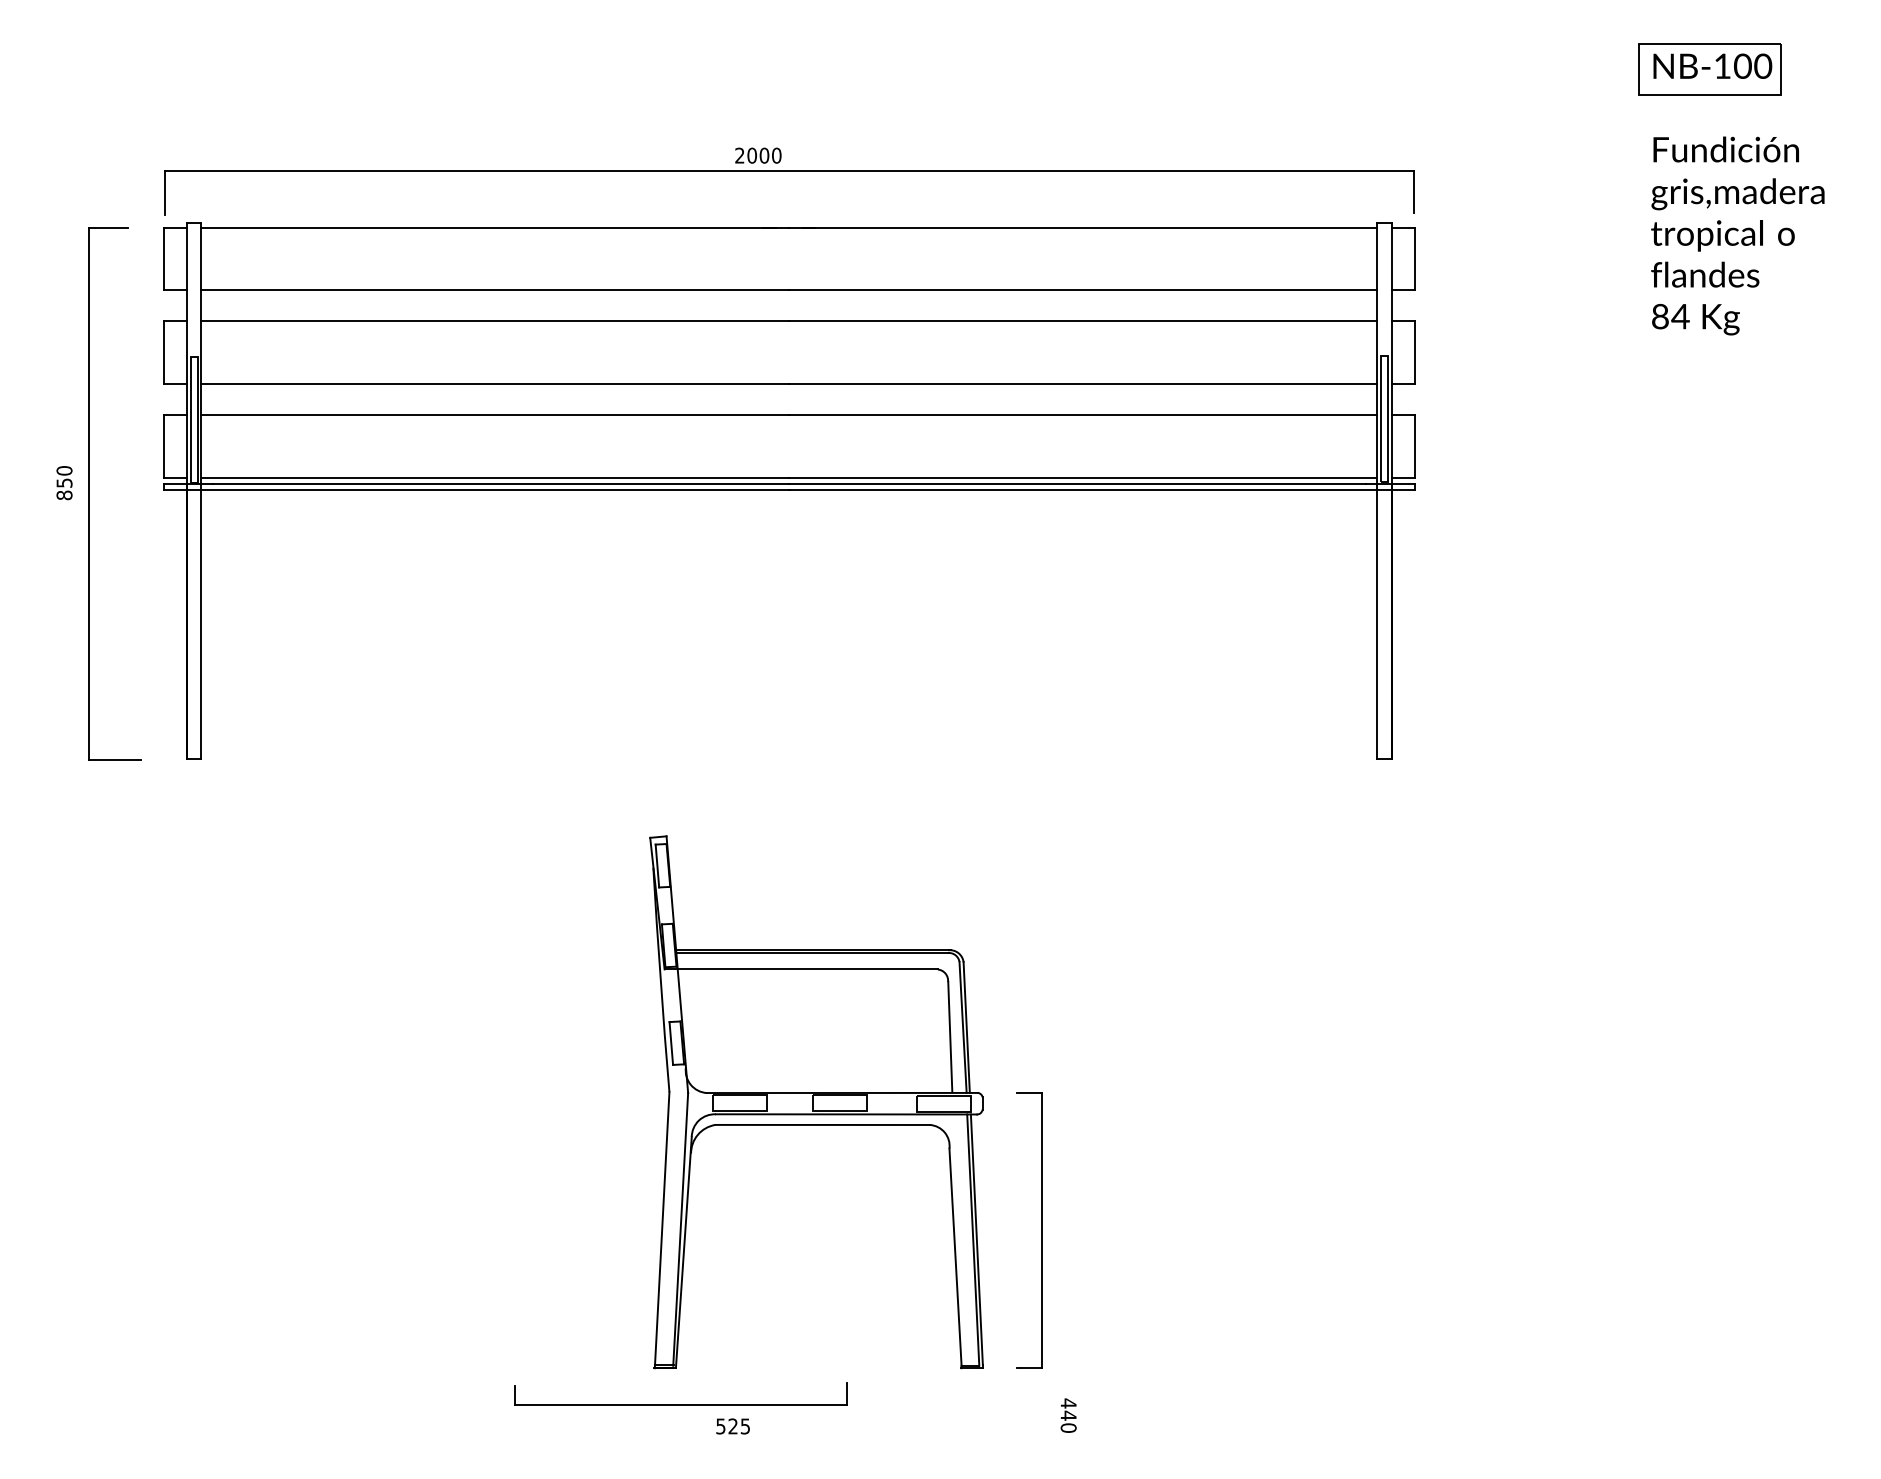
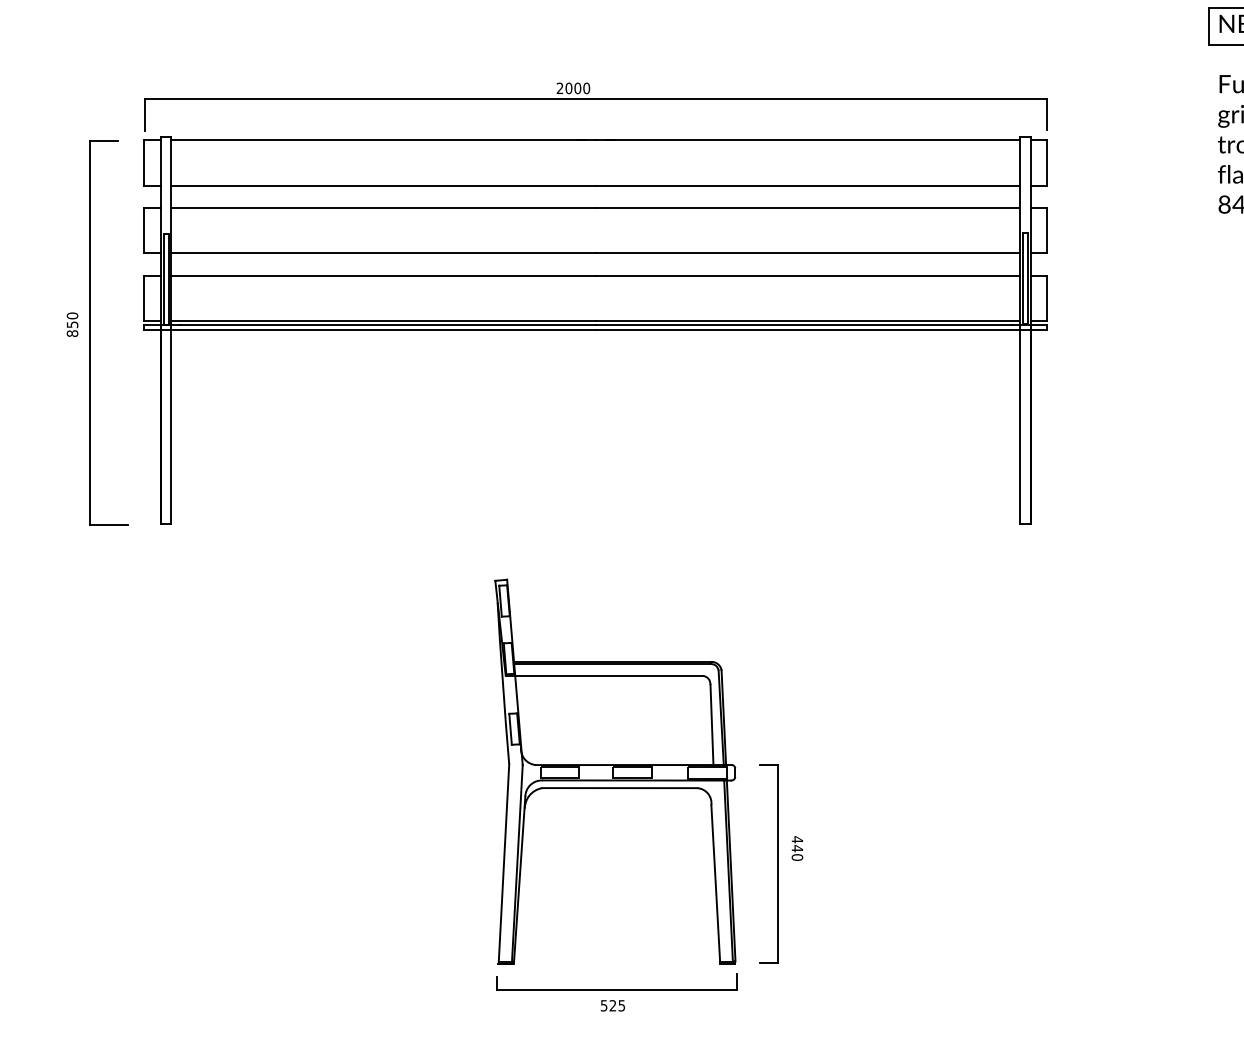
part: (680, 1404) -> (616, 989), moved
text: (1068, 1415) -> (797, 848), moved
text: (732, 1426) -> (612, 1005), moved

